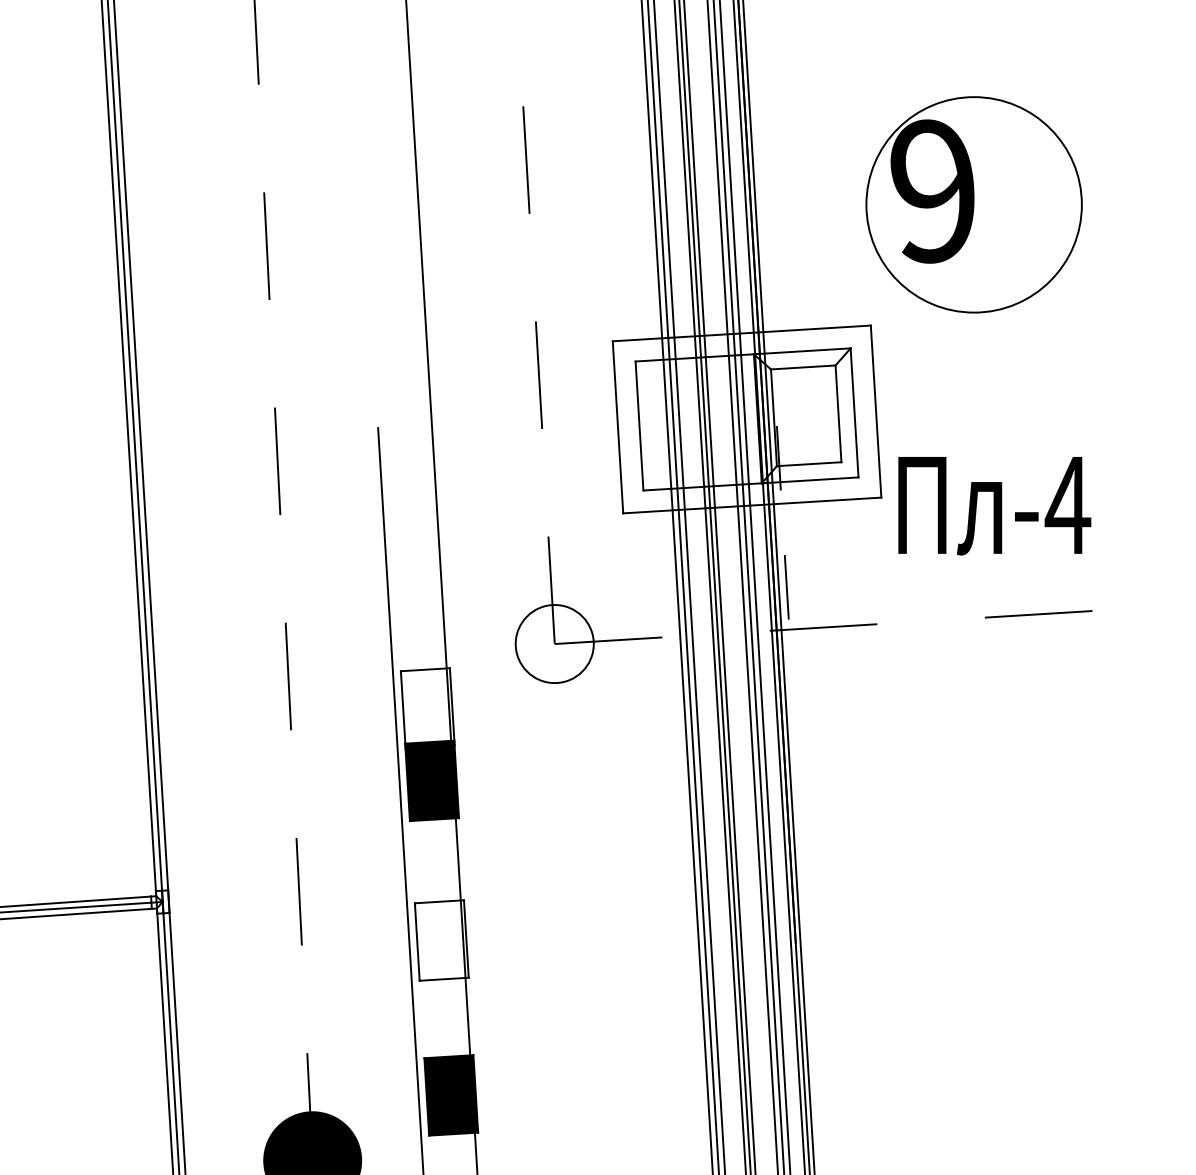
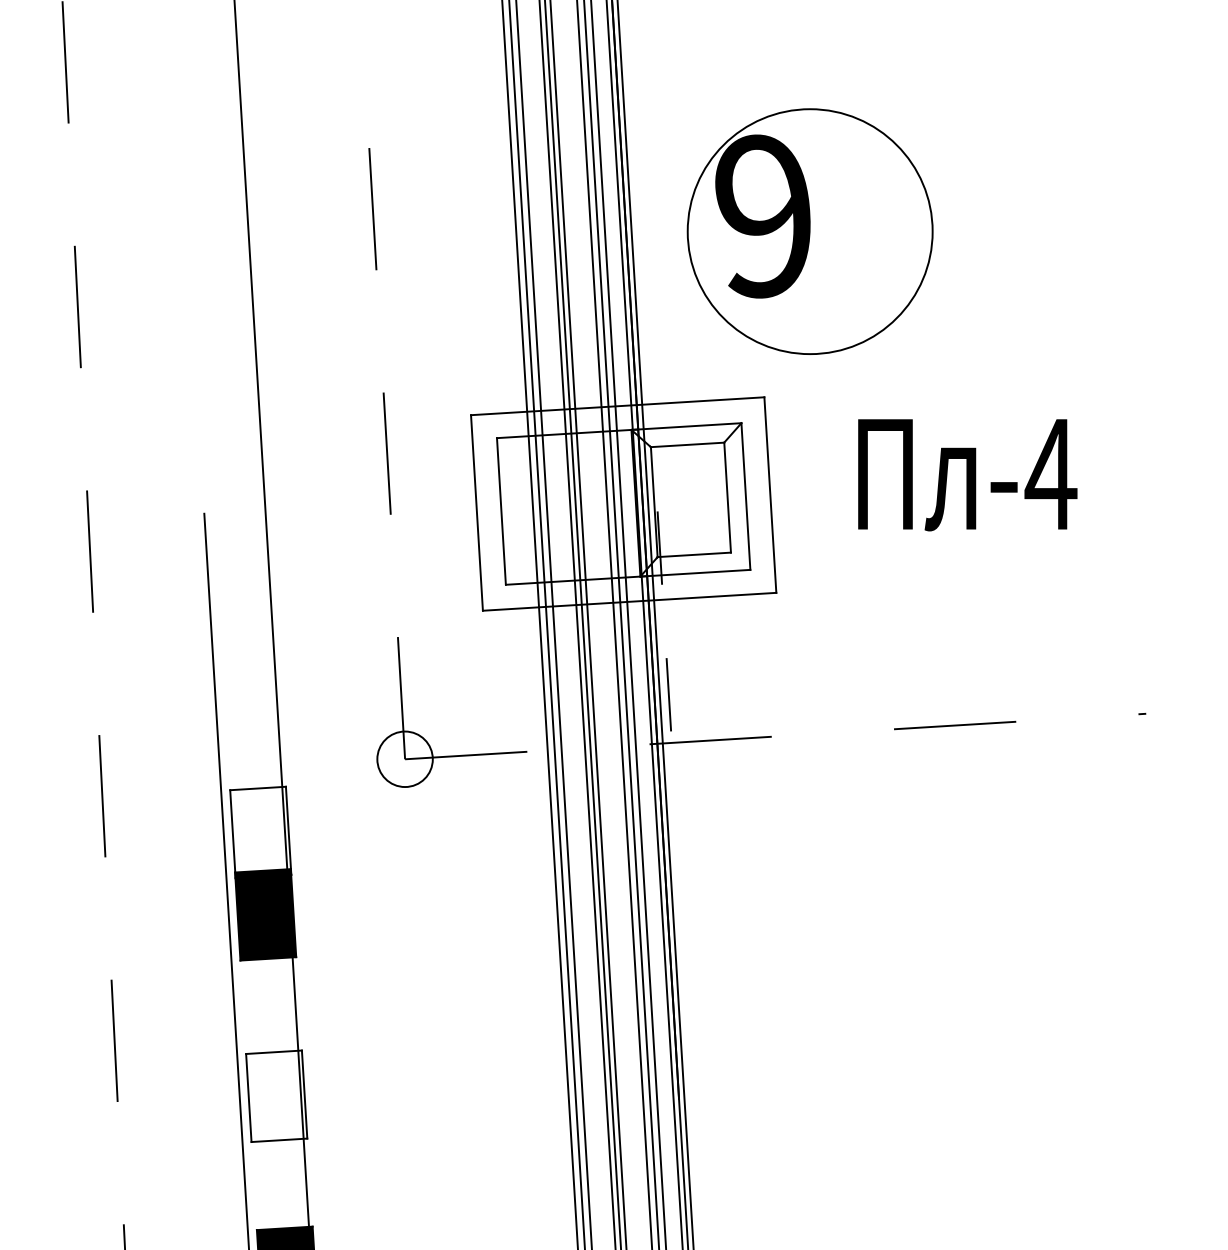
part: (973, 204) -> (809, 231), moved
text: (994, 506) -> (967, 475), moved
circle: (554, 643) -> (404, 758), size x0.62

